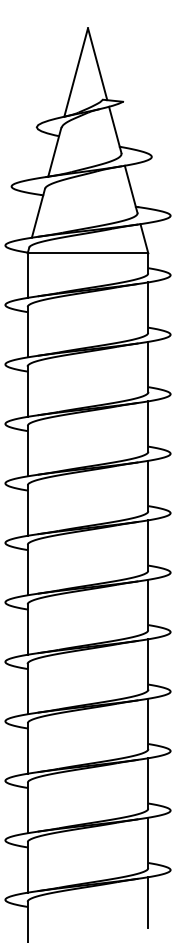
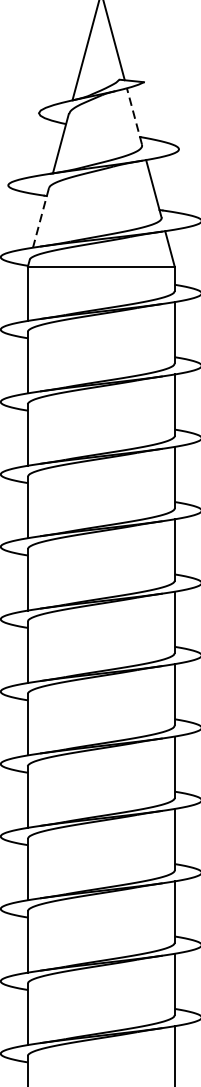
line: (115, 129) -> (134, 115), solid -> dashed
line: (38, 213) -> (41, 218), solid -> dashed

